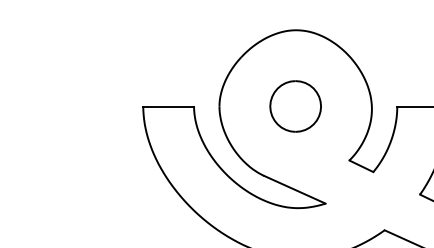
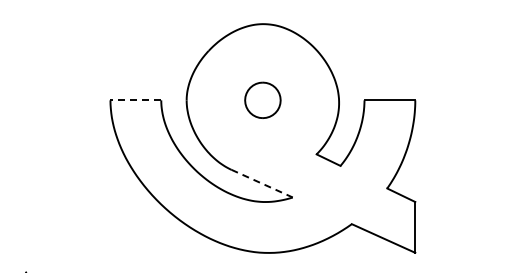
line: (168, 106) -> (135, 100), solid -> dashed
part: (295, 106) -> (262, 100), size x0.7
line: (295, 189) -> (262, 183), solid -> dashed

